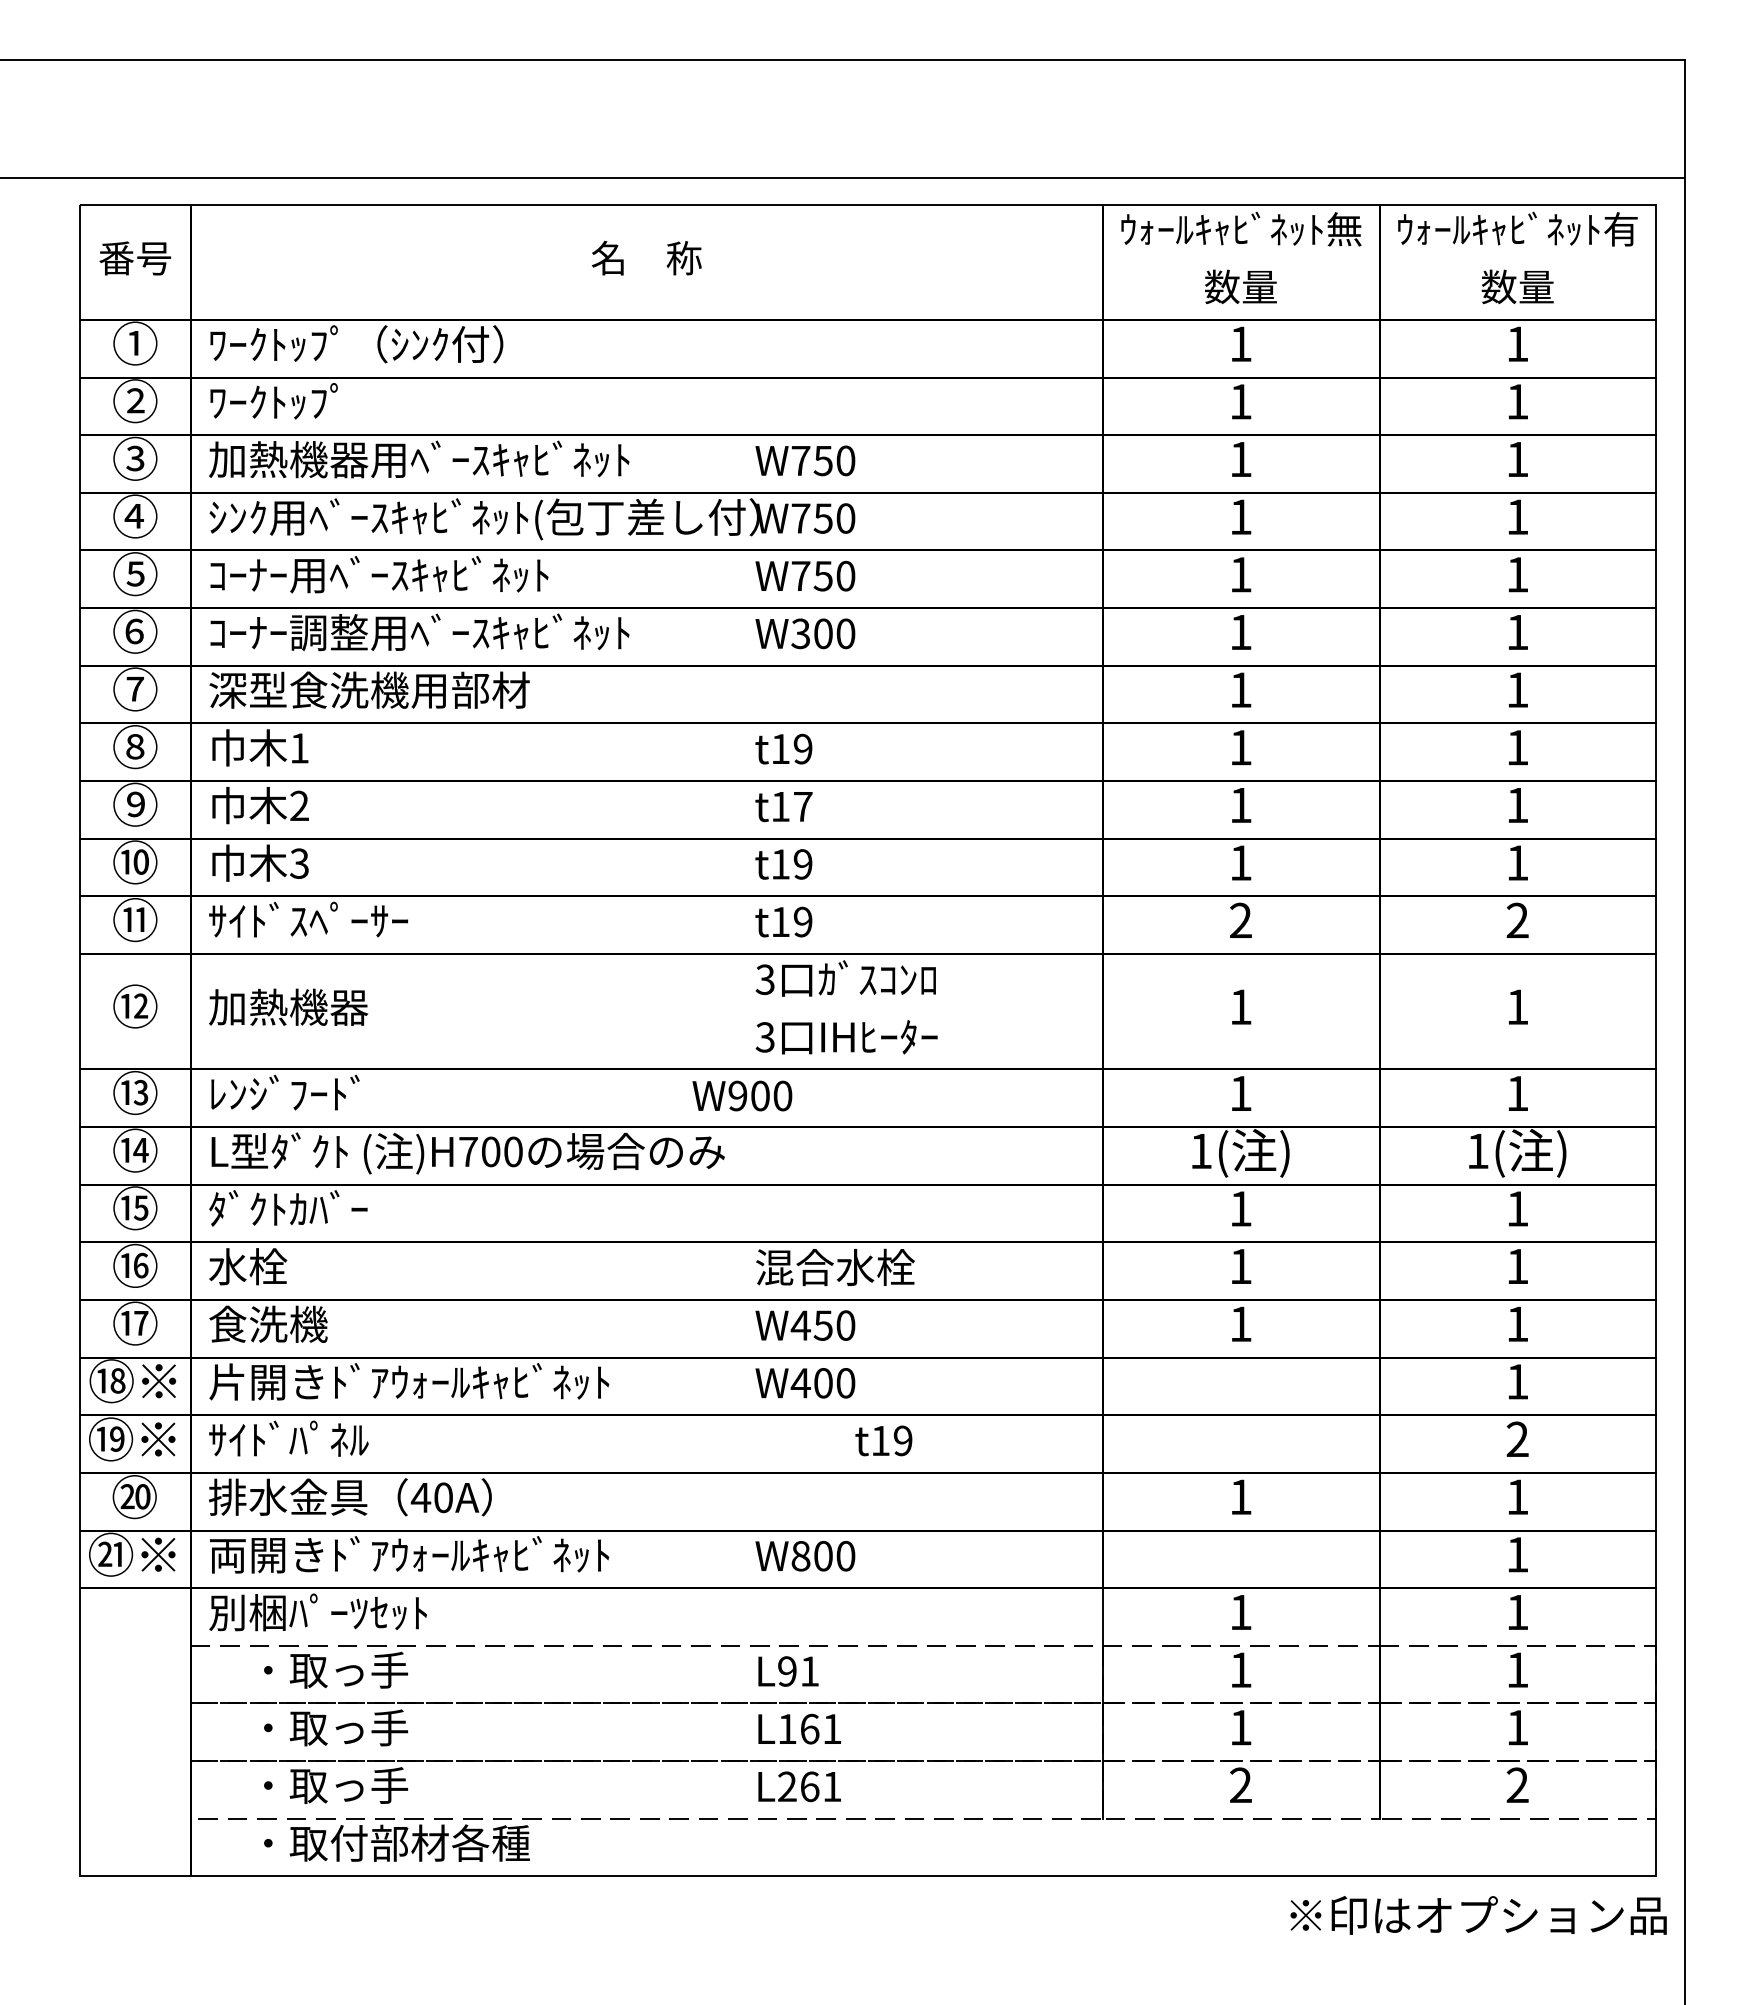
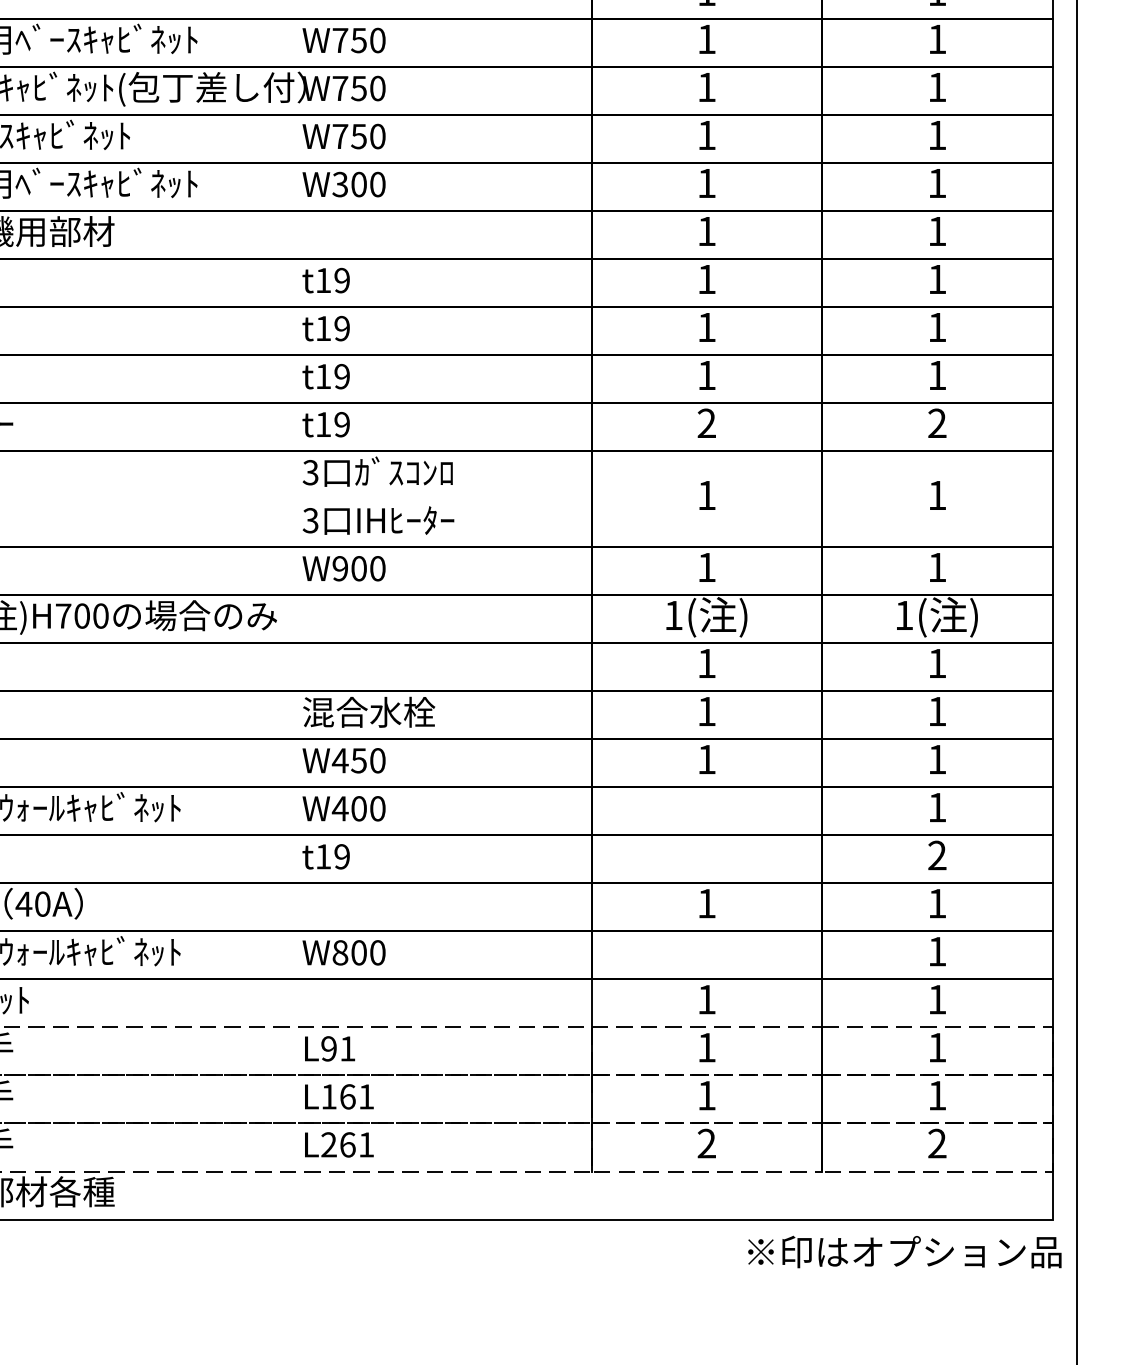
text: (802, 806) -> (341, 328), t17 -> t19
text: (742, 1095) -> (344, 568), moved
text: (883, 1440) -> (325, 856), moved

